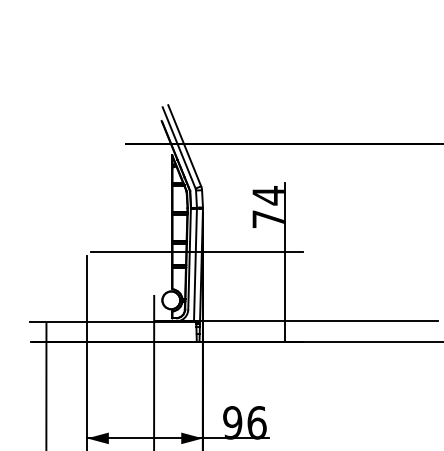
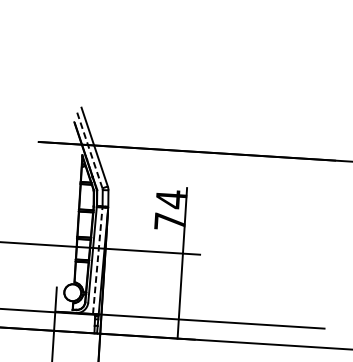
line: (179, 147) -> (89, 148), solid -> dashed
line: (195, 264) -> (97, 260), solid -> dashed

